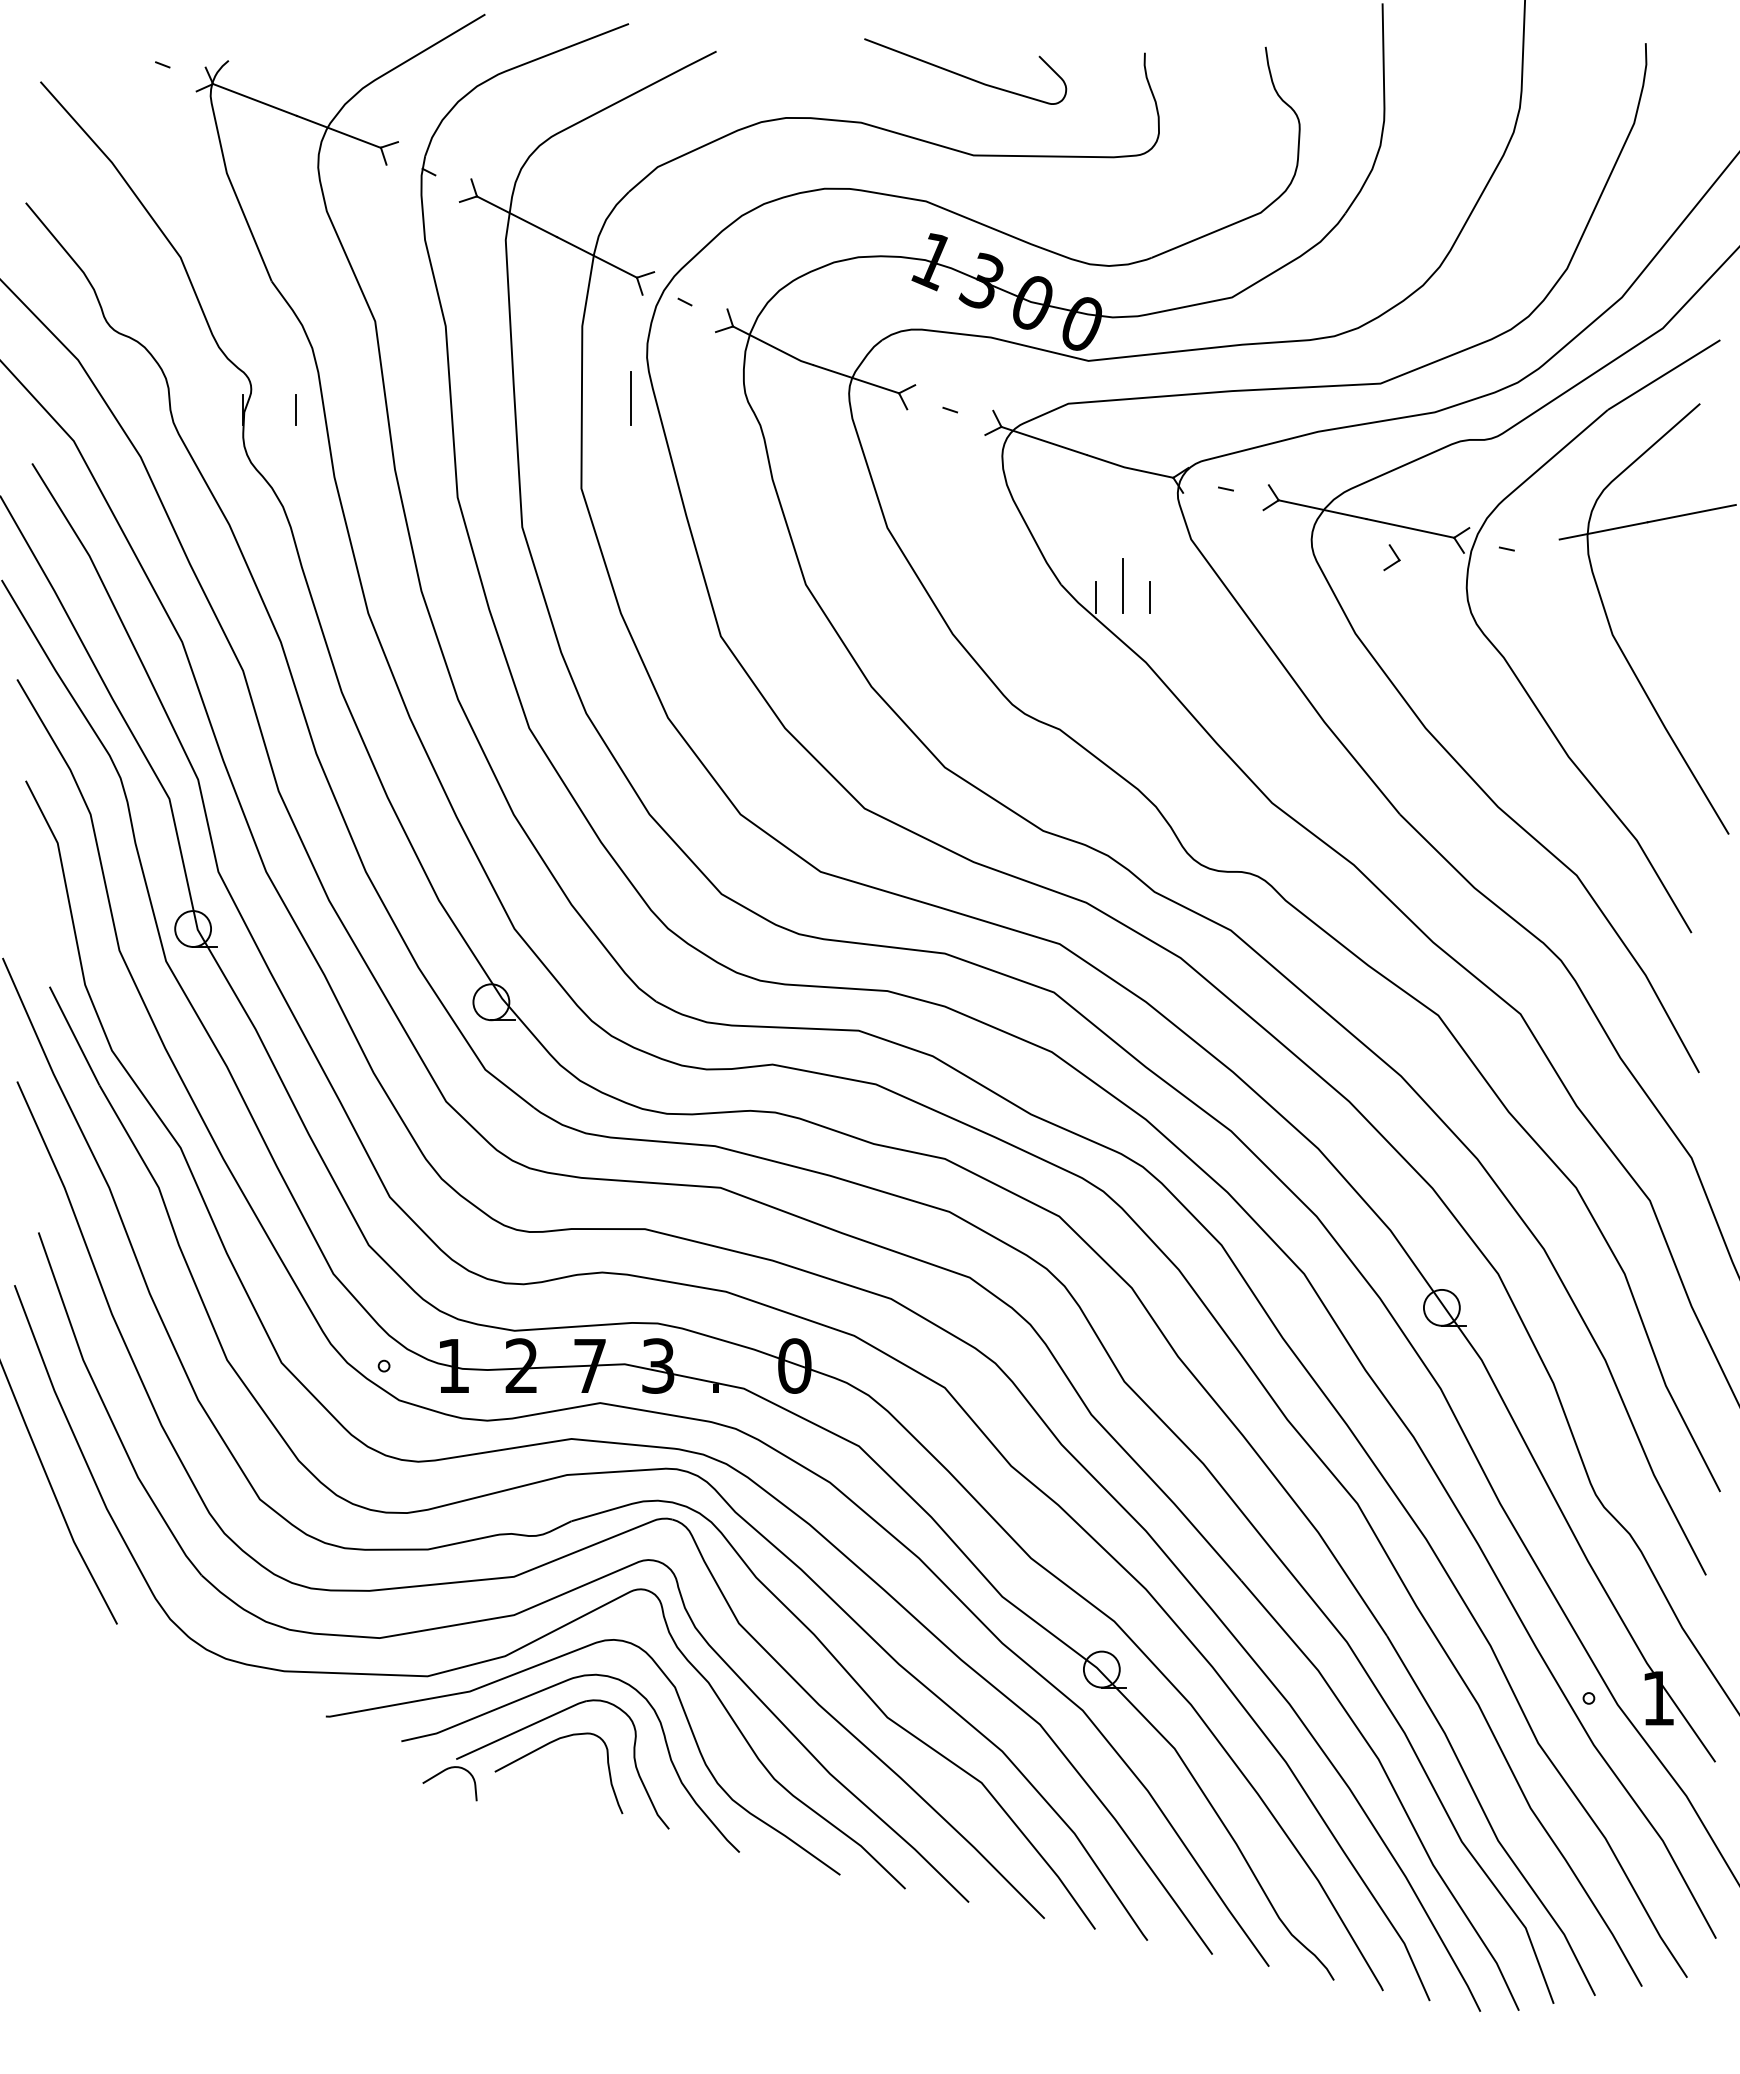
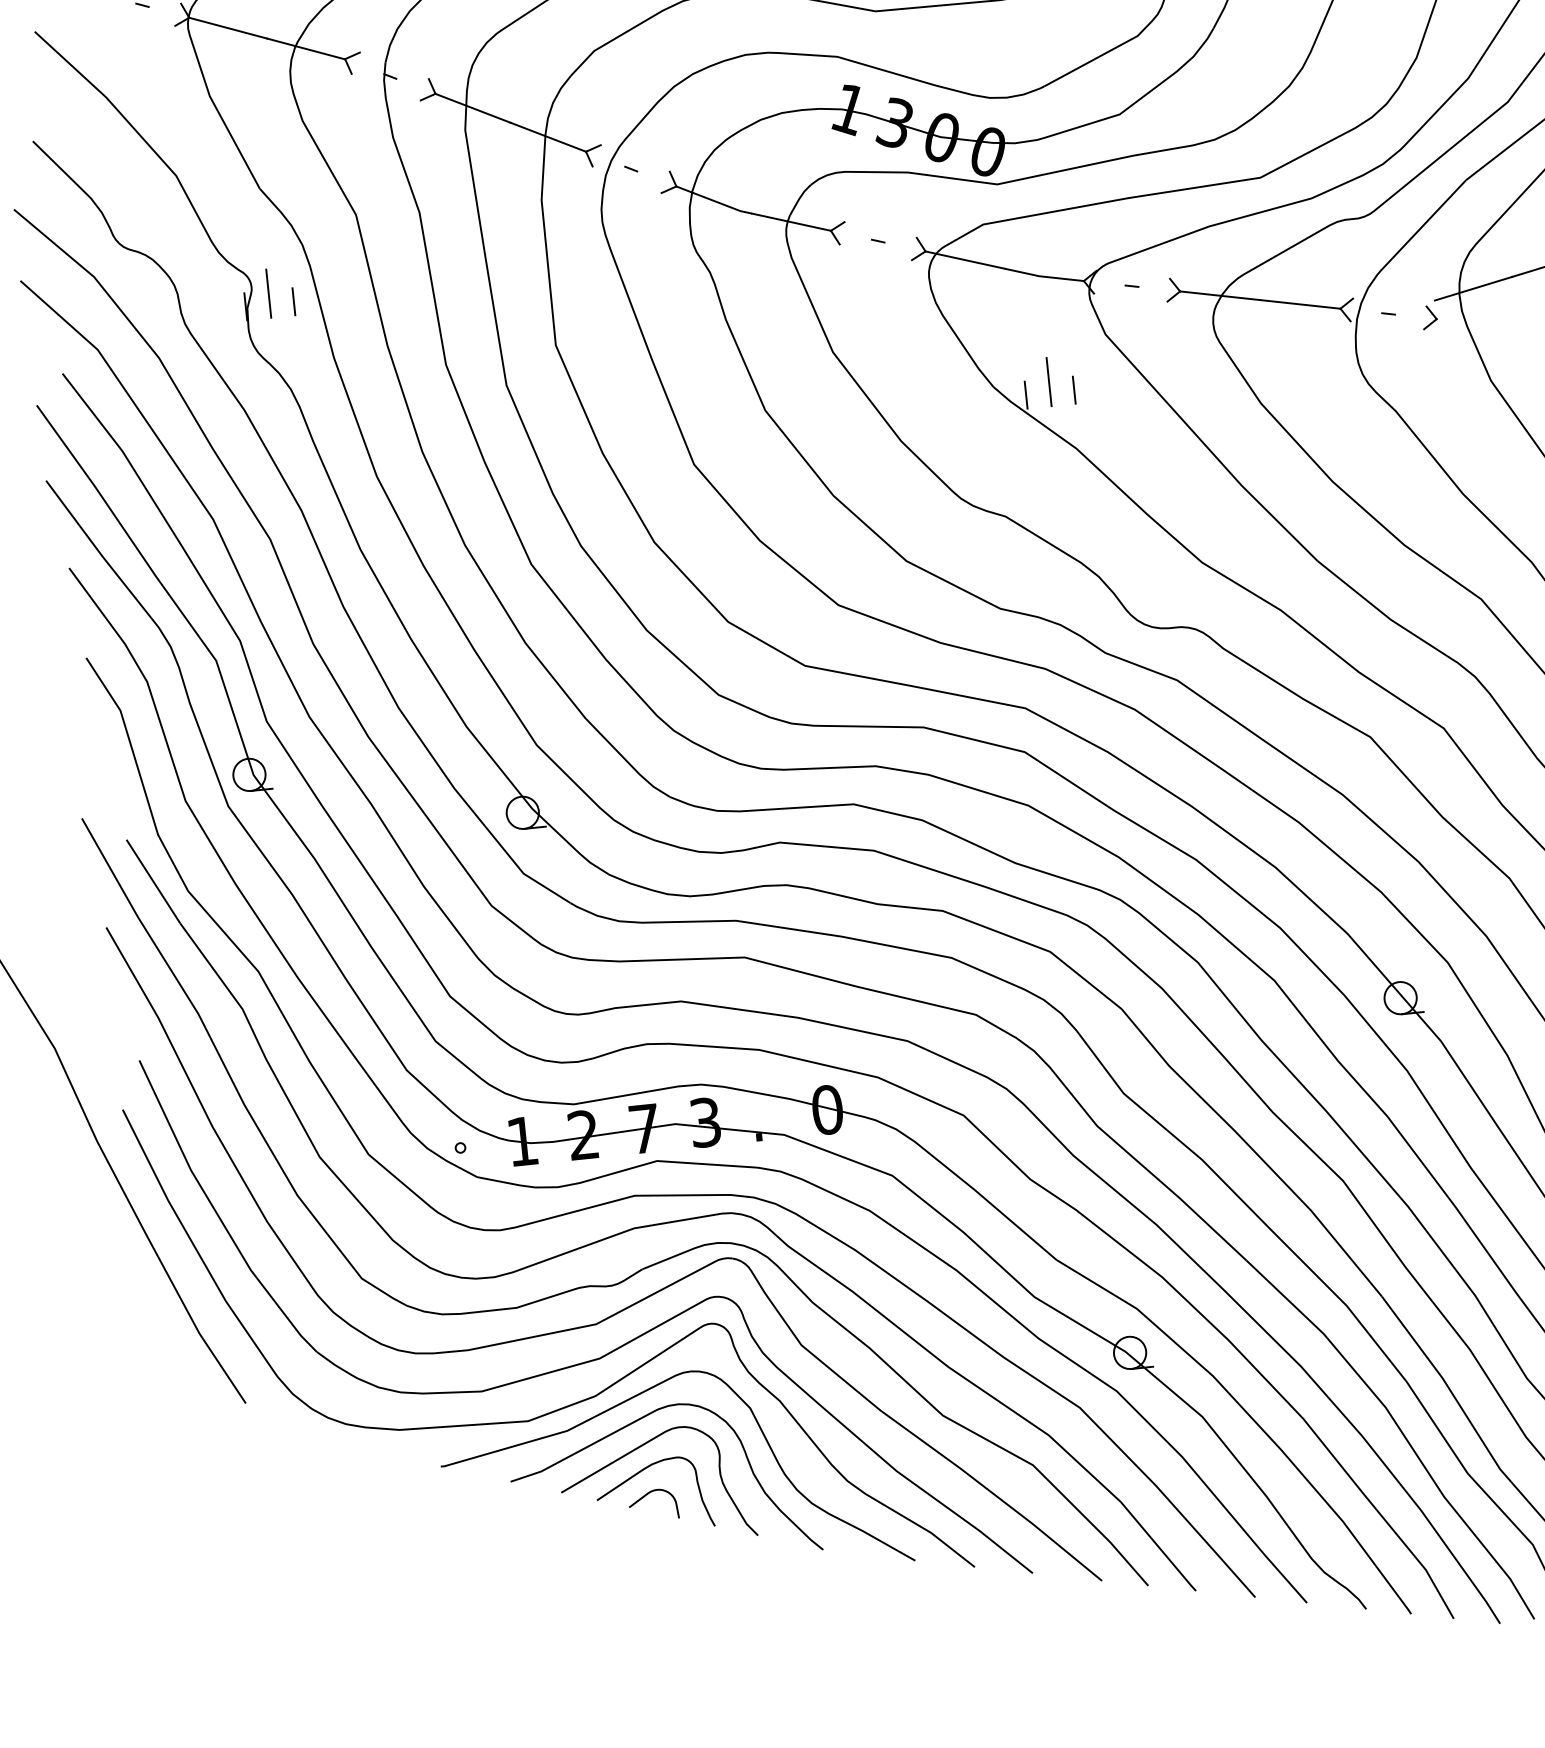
line: (630, 398) -> (268, 293), moved
part: (1391, 557) -> (1429, 317), moved
curve: (443, 1772) -> (646, 1495), moved

